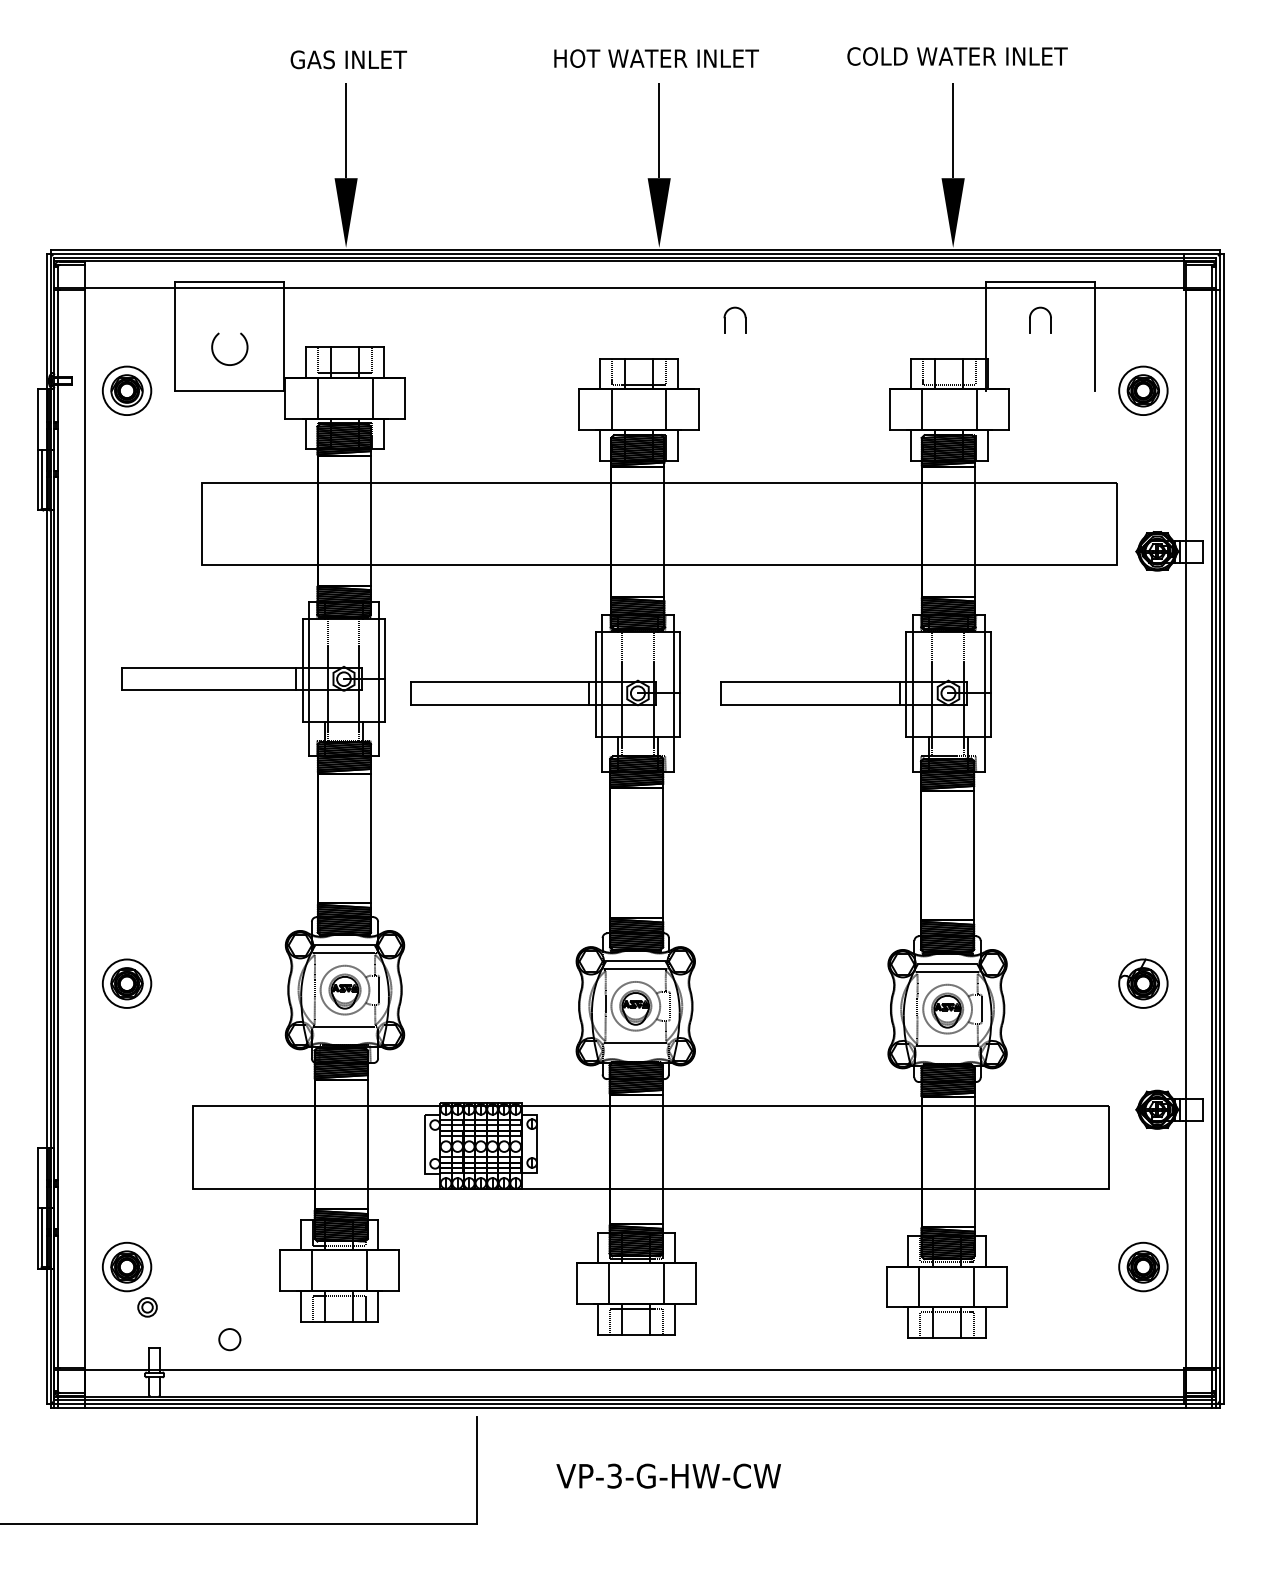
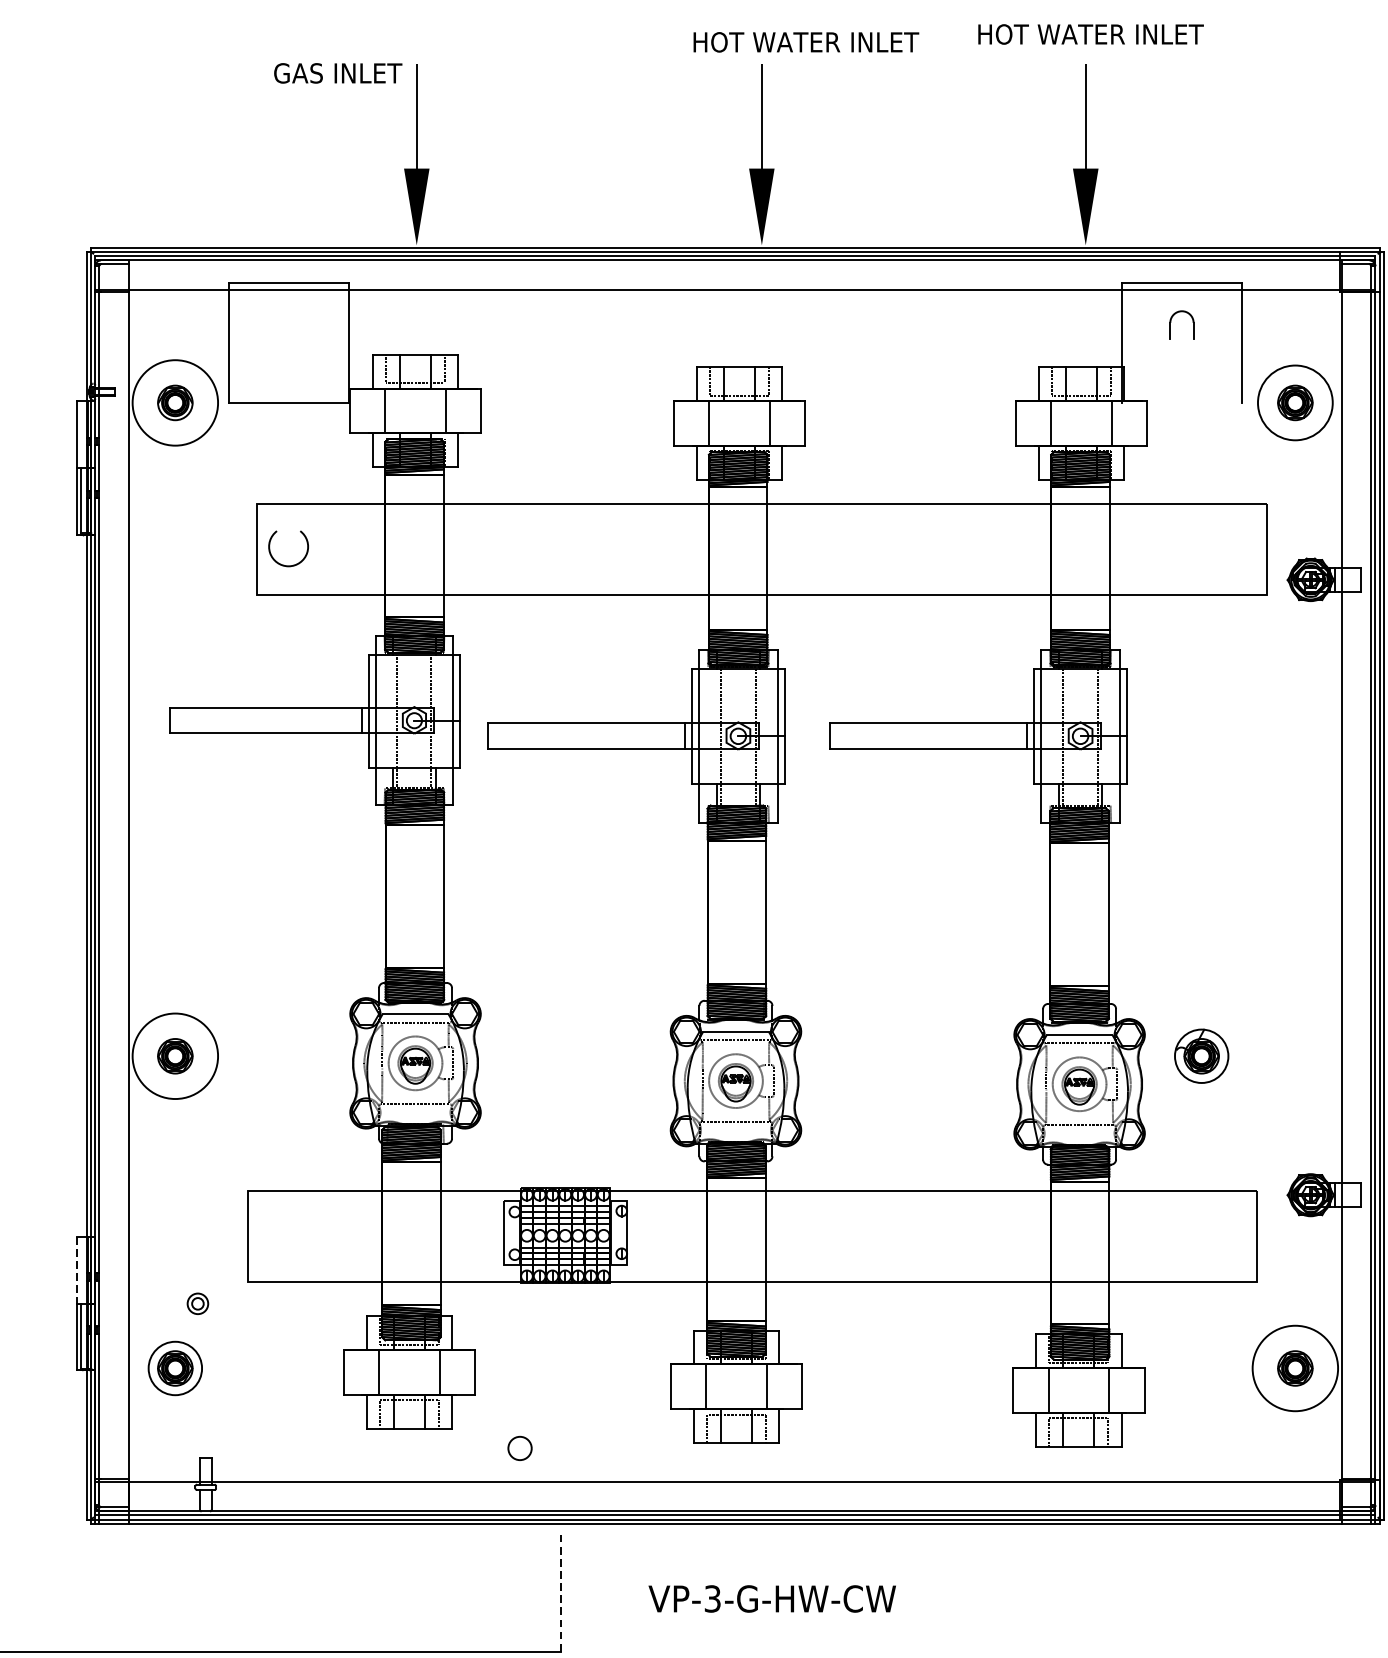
text: (957, 56) -> (1090, 34), COLD WATER INLET -> HOT WATER INLET
text: (656, 58) -> (806, 42), moved
text: (348, 59) -> (337, 73), moved
part: (725, 319) -> (834, 324), removed
arc: (226, 363) -> (284, 564), moved
circle: (126, 390) -> (174, 402), size x1.6
circle: (1143, 390) -> (1295, 402), size x1.4
circle: (126, 983) -> (174, 1056), size x1.6
part: (1143, 983) -> (1201, 1056), moved
line: (38, 1178) -> (77, 1270), solid -> dashed
circle: (1143, 1266) -> (1295, 1367), size x1.6
part: (147, 1307) -> (197, 1303), moved
circle: (229, 1339) -> (519, 1448), moved
line: (476, 1470) -> (560, 1592), solid -> dashed

